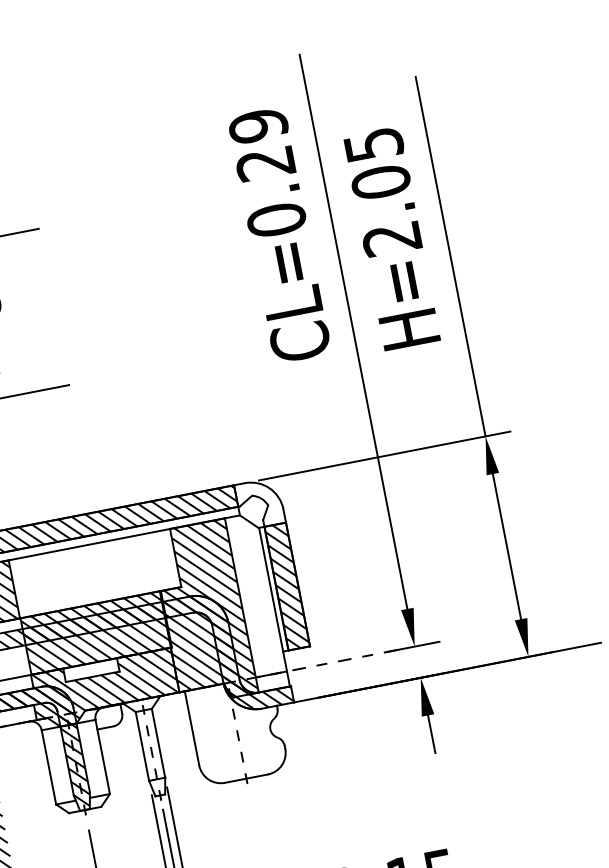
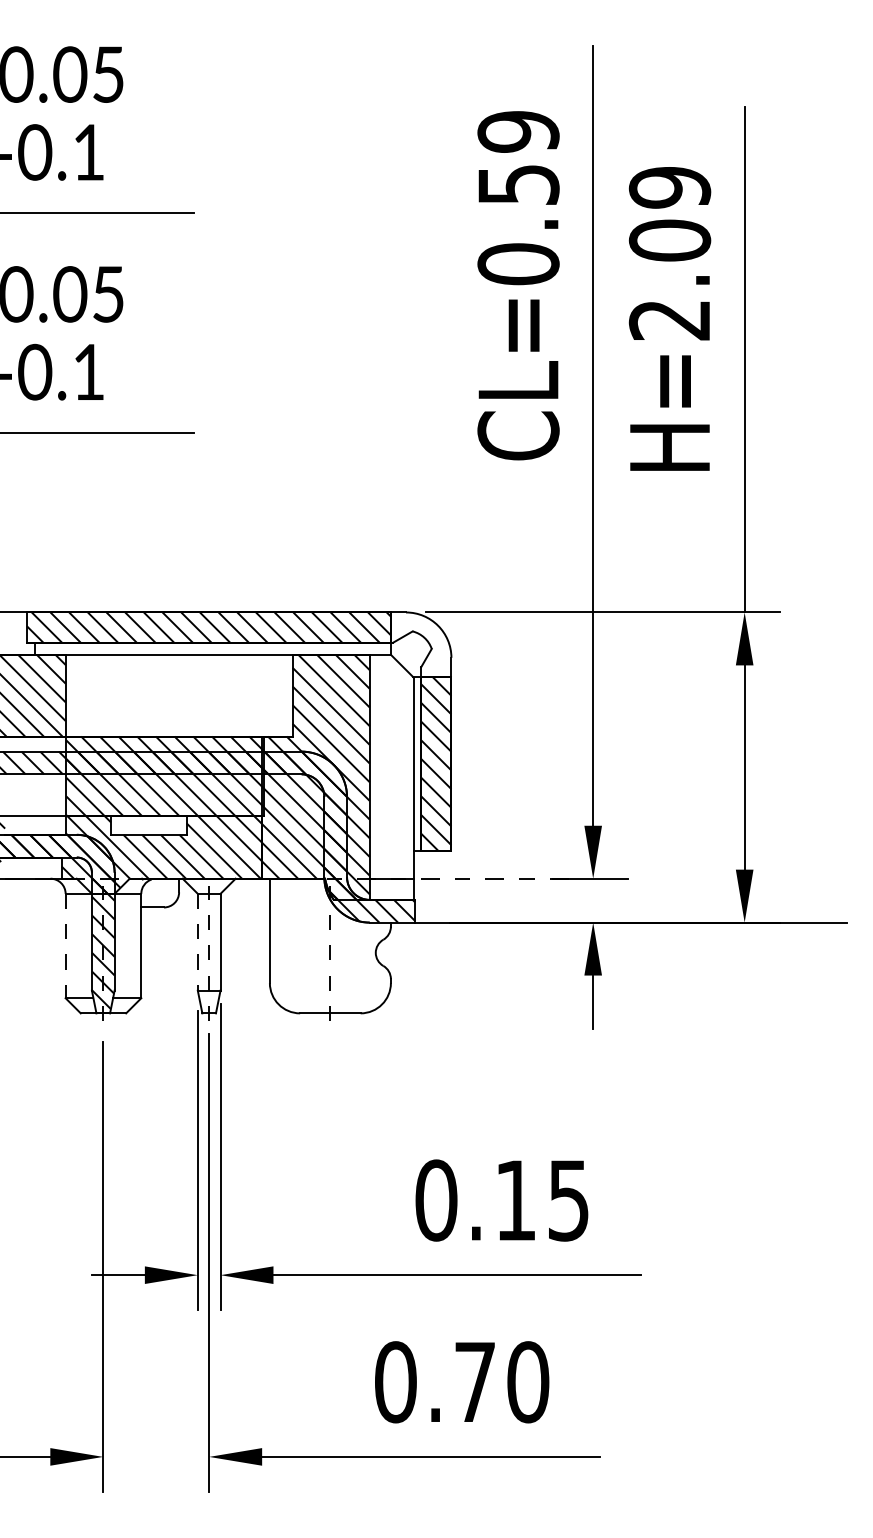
text: (373, 144) -> (669, 187), H=2.05 -> H=2.09
text: (265, 164) -> (518, 185), CL=0.29 -> CL=0.59
line: (142, 746) -> (197, 942), solid -> dashed
line: (48, 767) -> (65, 946), solid -> dashed

